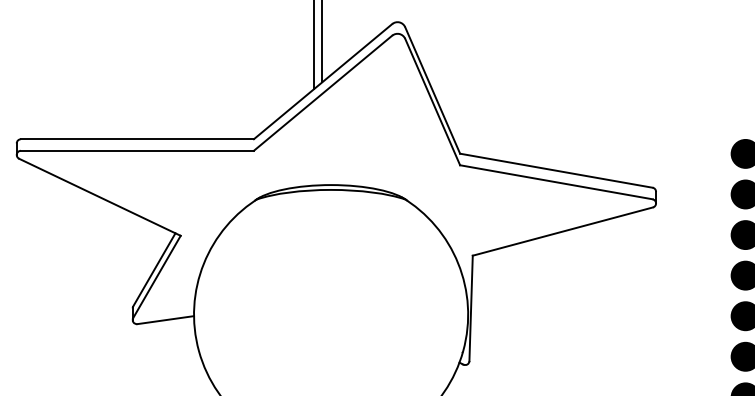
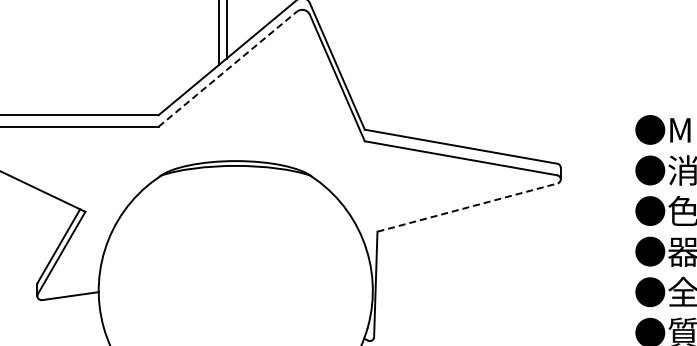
line: (323, 93) -> (228, 69), solid -> dashed
line: (563, 231) -> (468, 207), solid -> dashed

